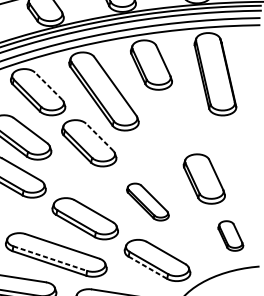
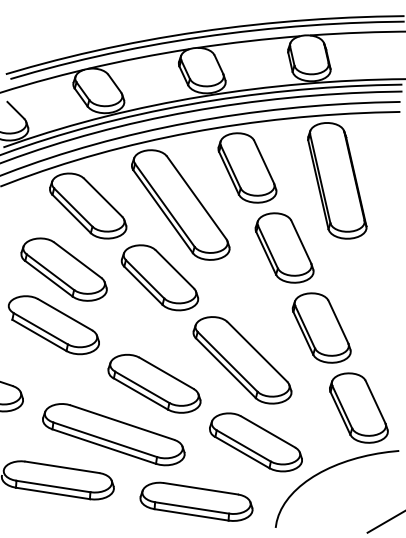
line: (48, 86) -> (102, 197), dashed -> solid
part: (177, 121) -> (284, 247), added
line: (99, 137) -> (174, 269), dashed -> solid
part: (147, 202) -> (242, 360), size x1.67
part: (230, 235) -> (358, 407), size x1.67
line: (50, 258) -> (105, 439), dashed -> solid
line: (147, 267) -> (242, 452), dashed -> solid

